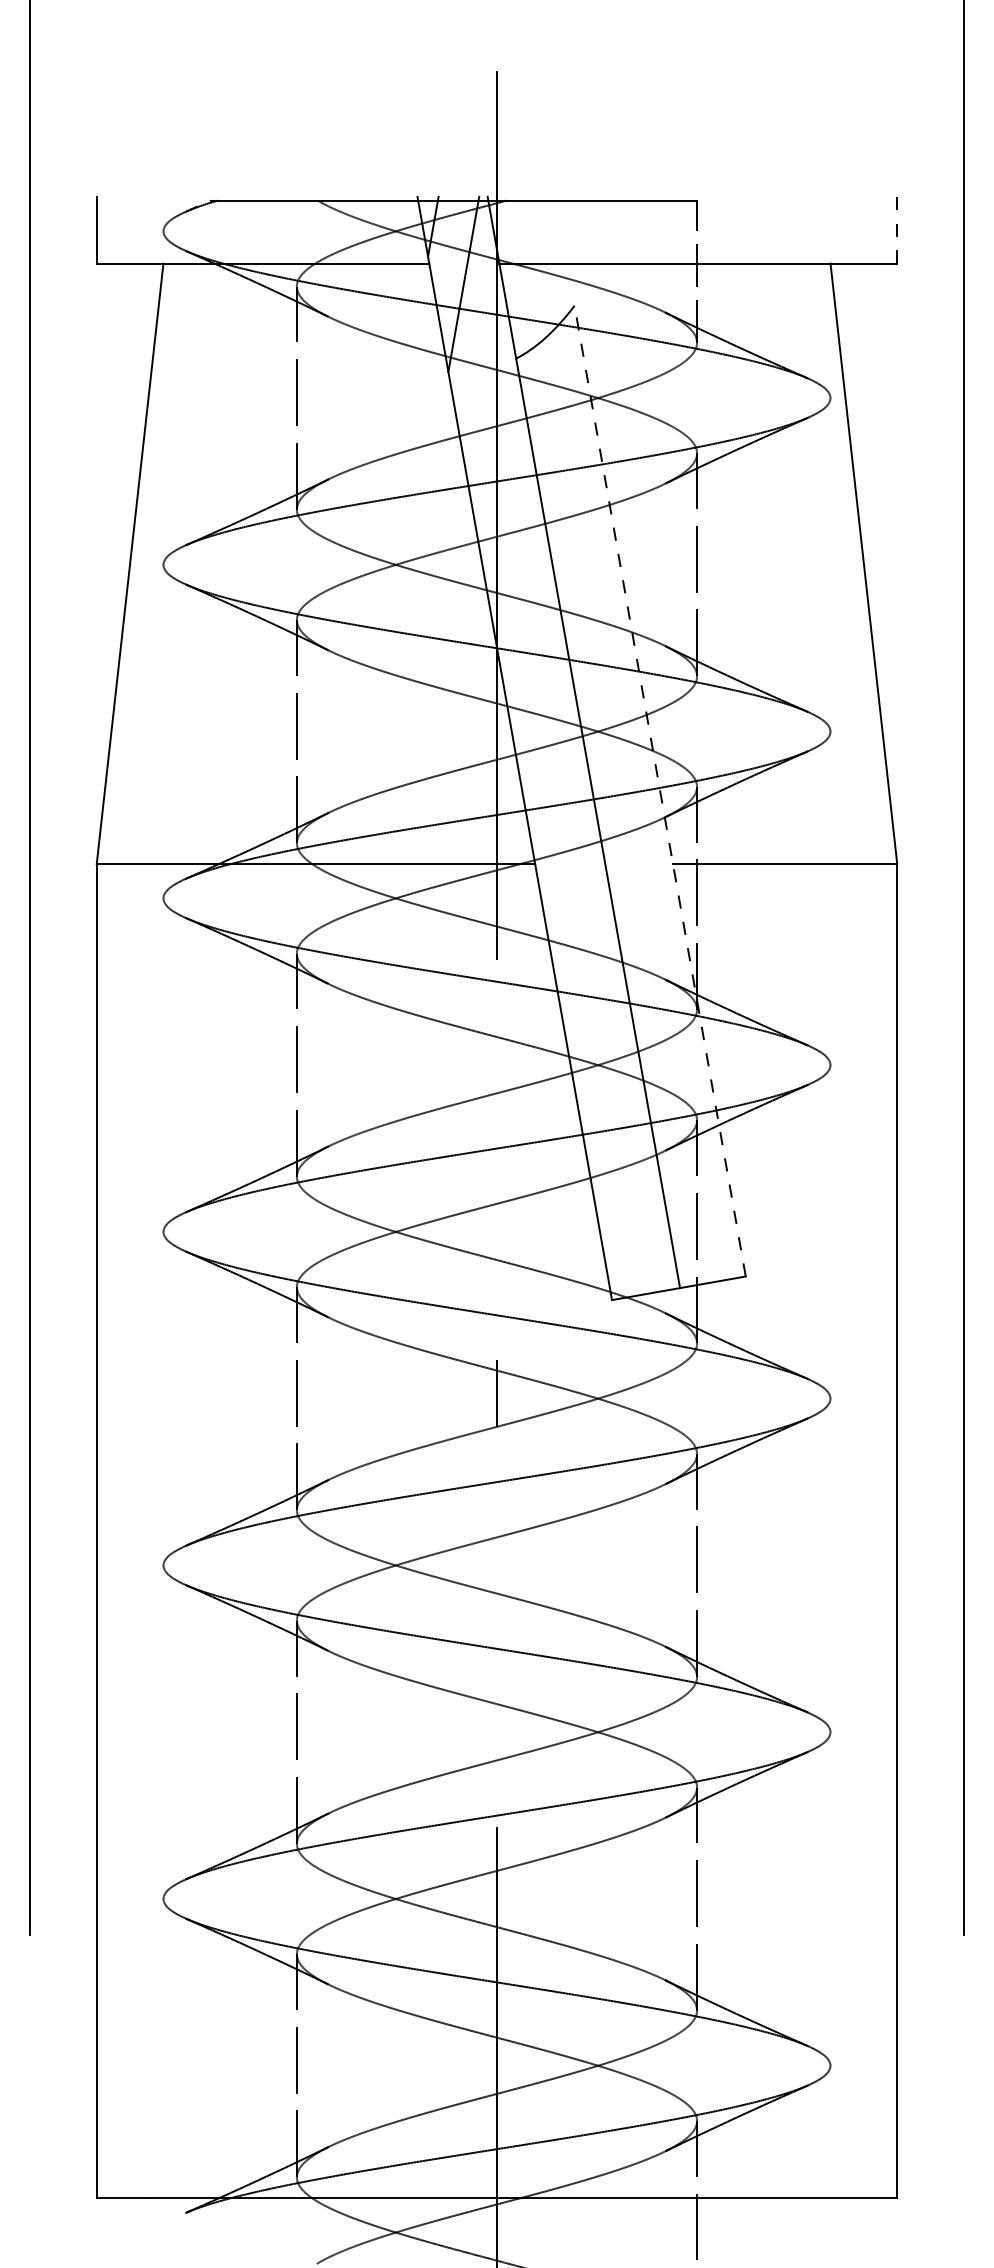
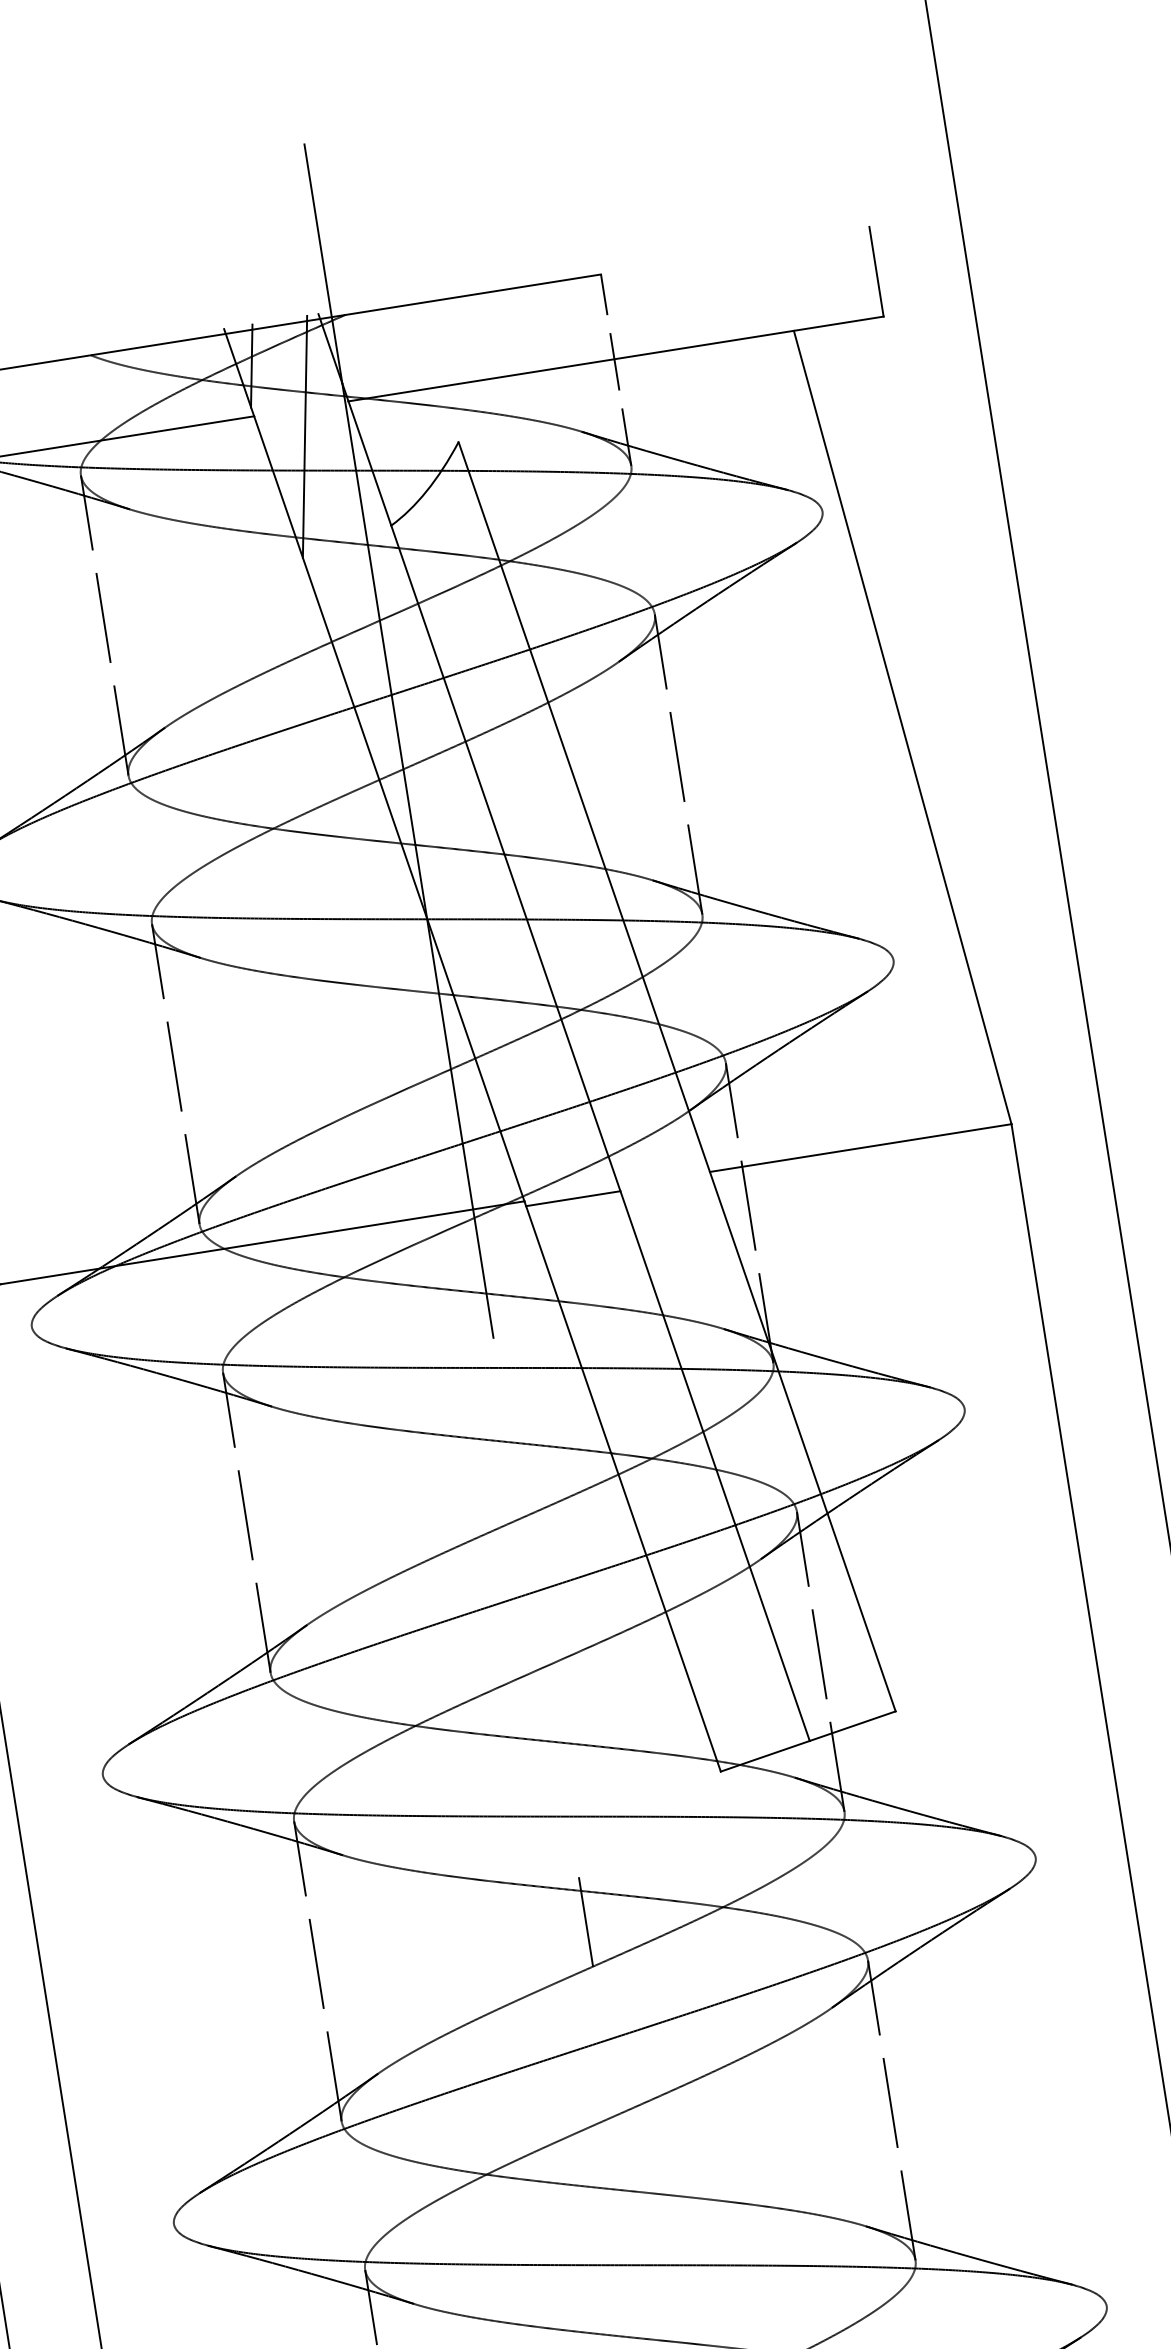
line: (897, 229) -> (876, 270), dashed -> solid
line: (660, 791) -> (677, 1077), dashed -> solid
line: (570, 867) -> (572, 1198), added

